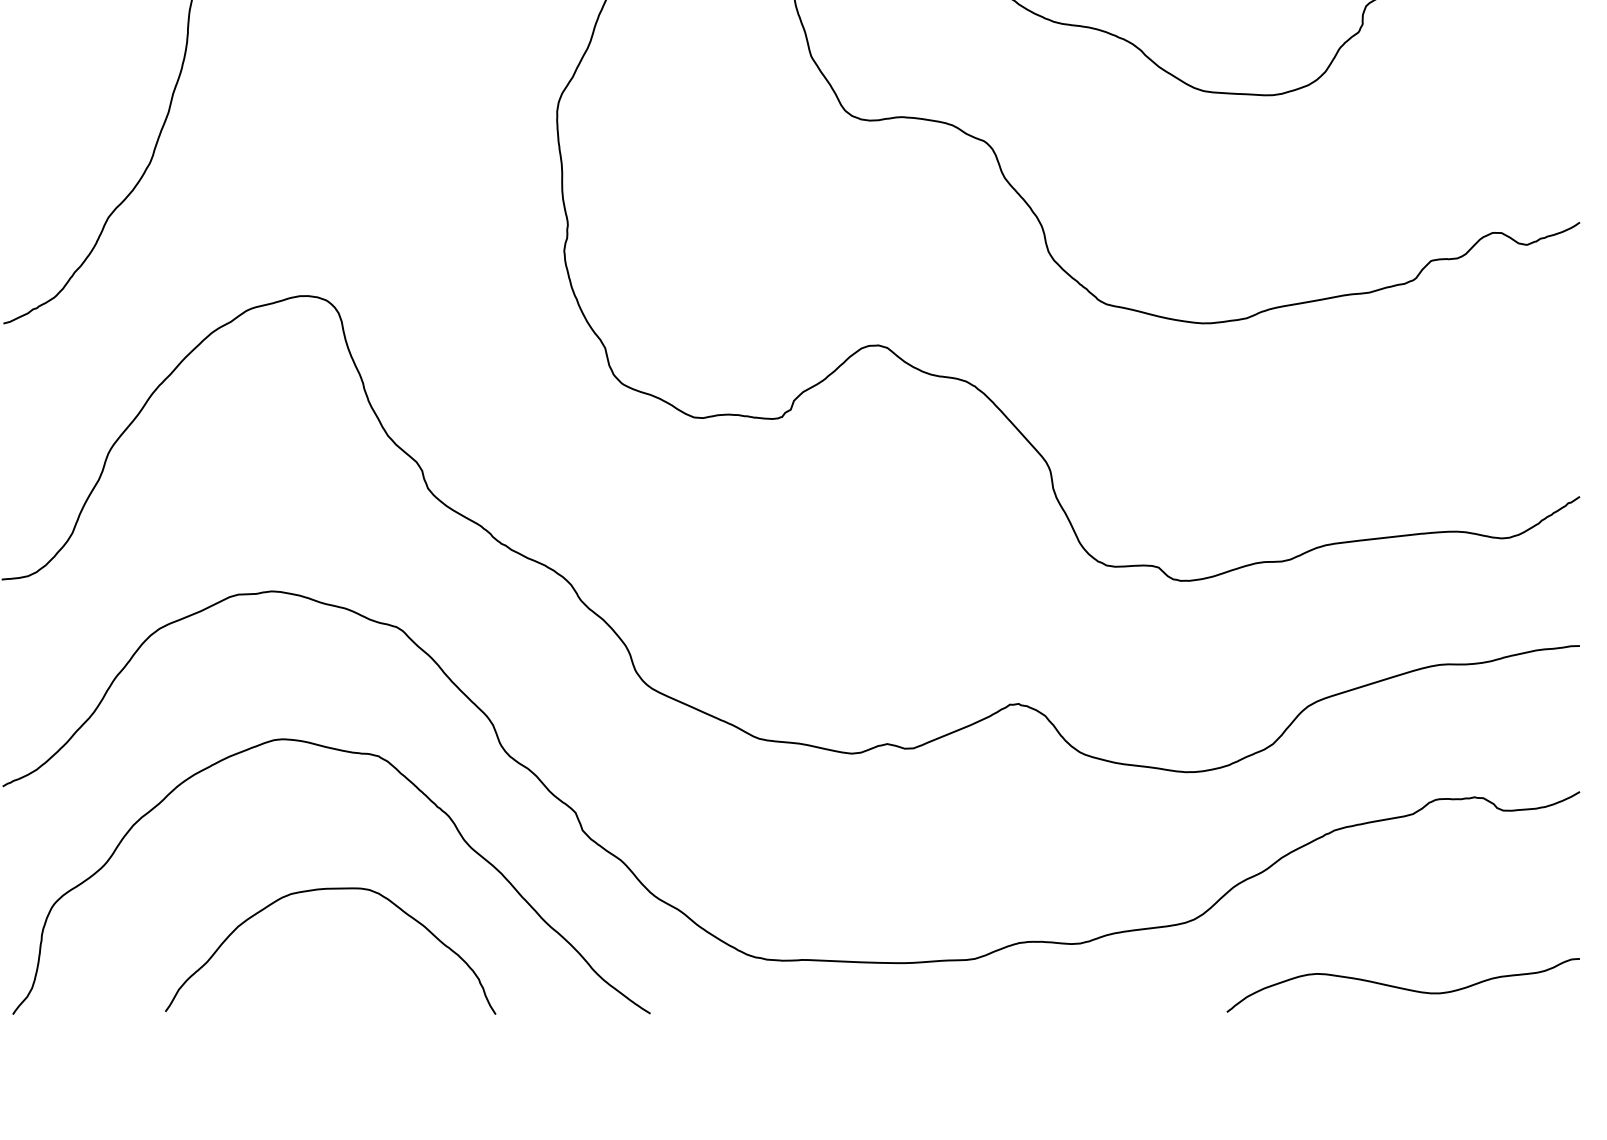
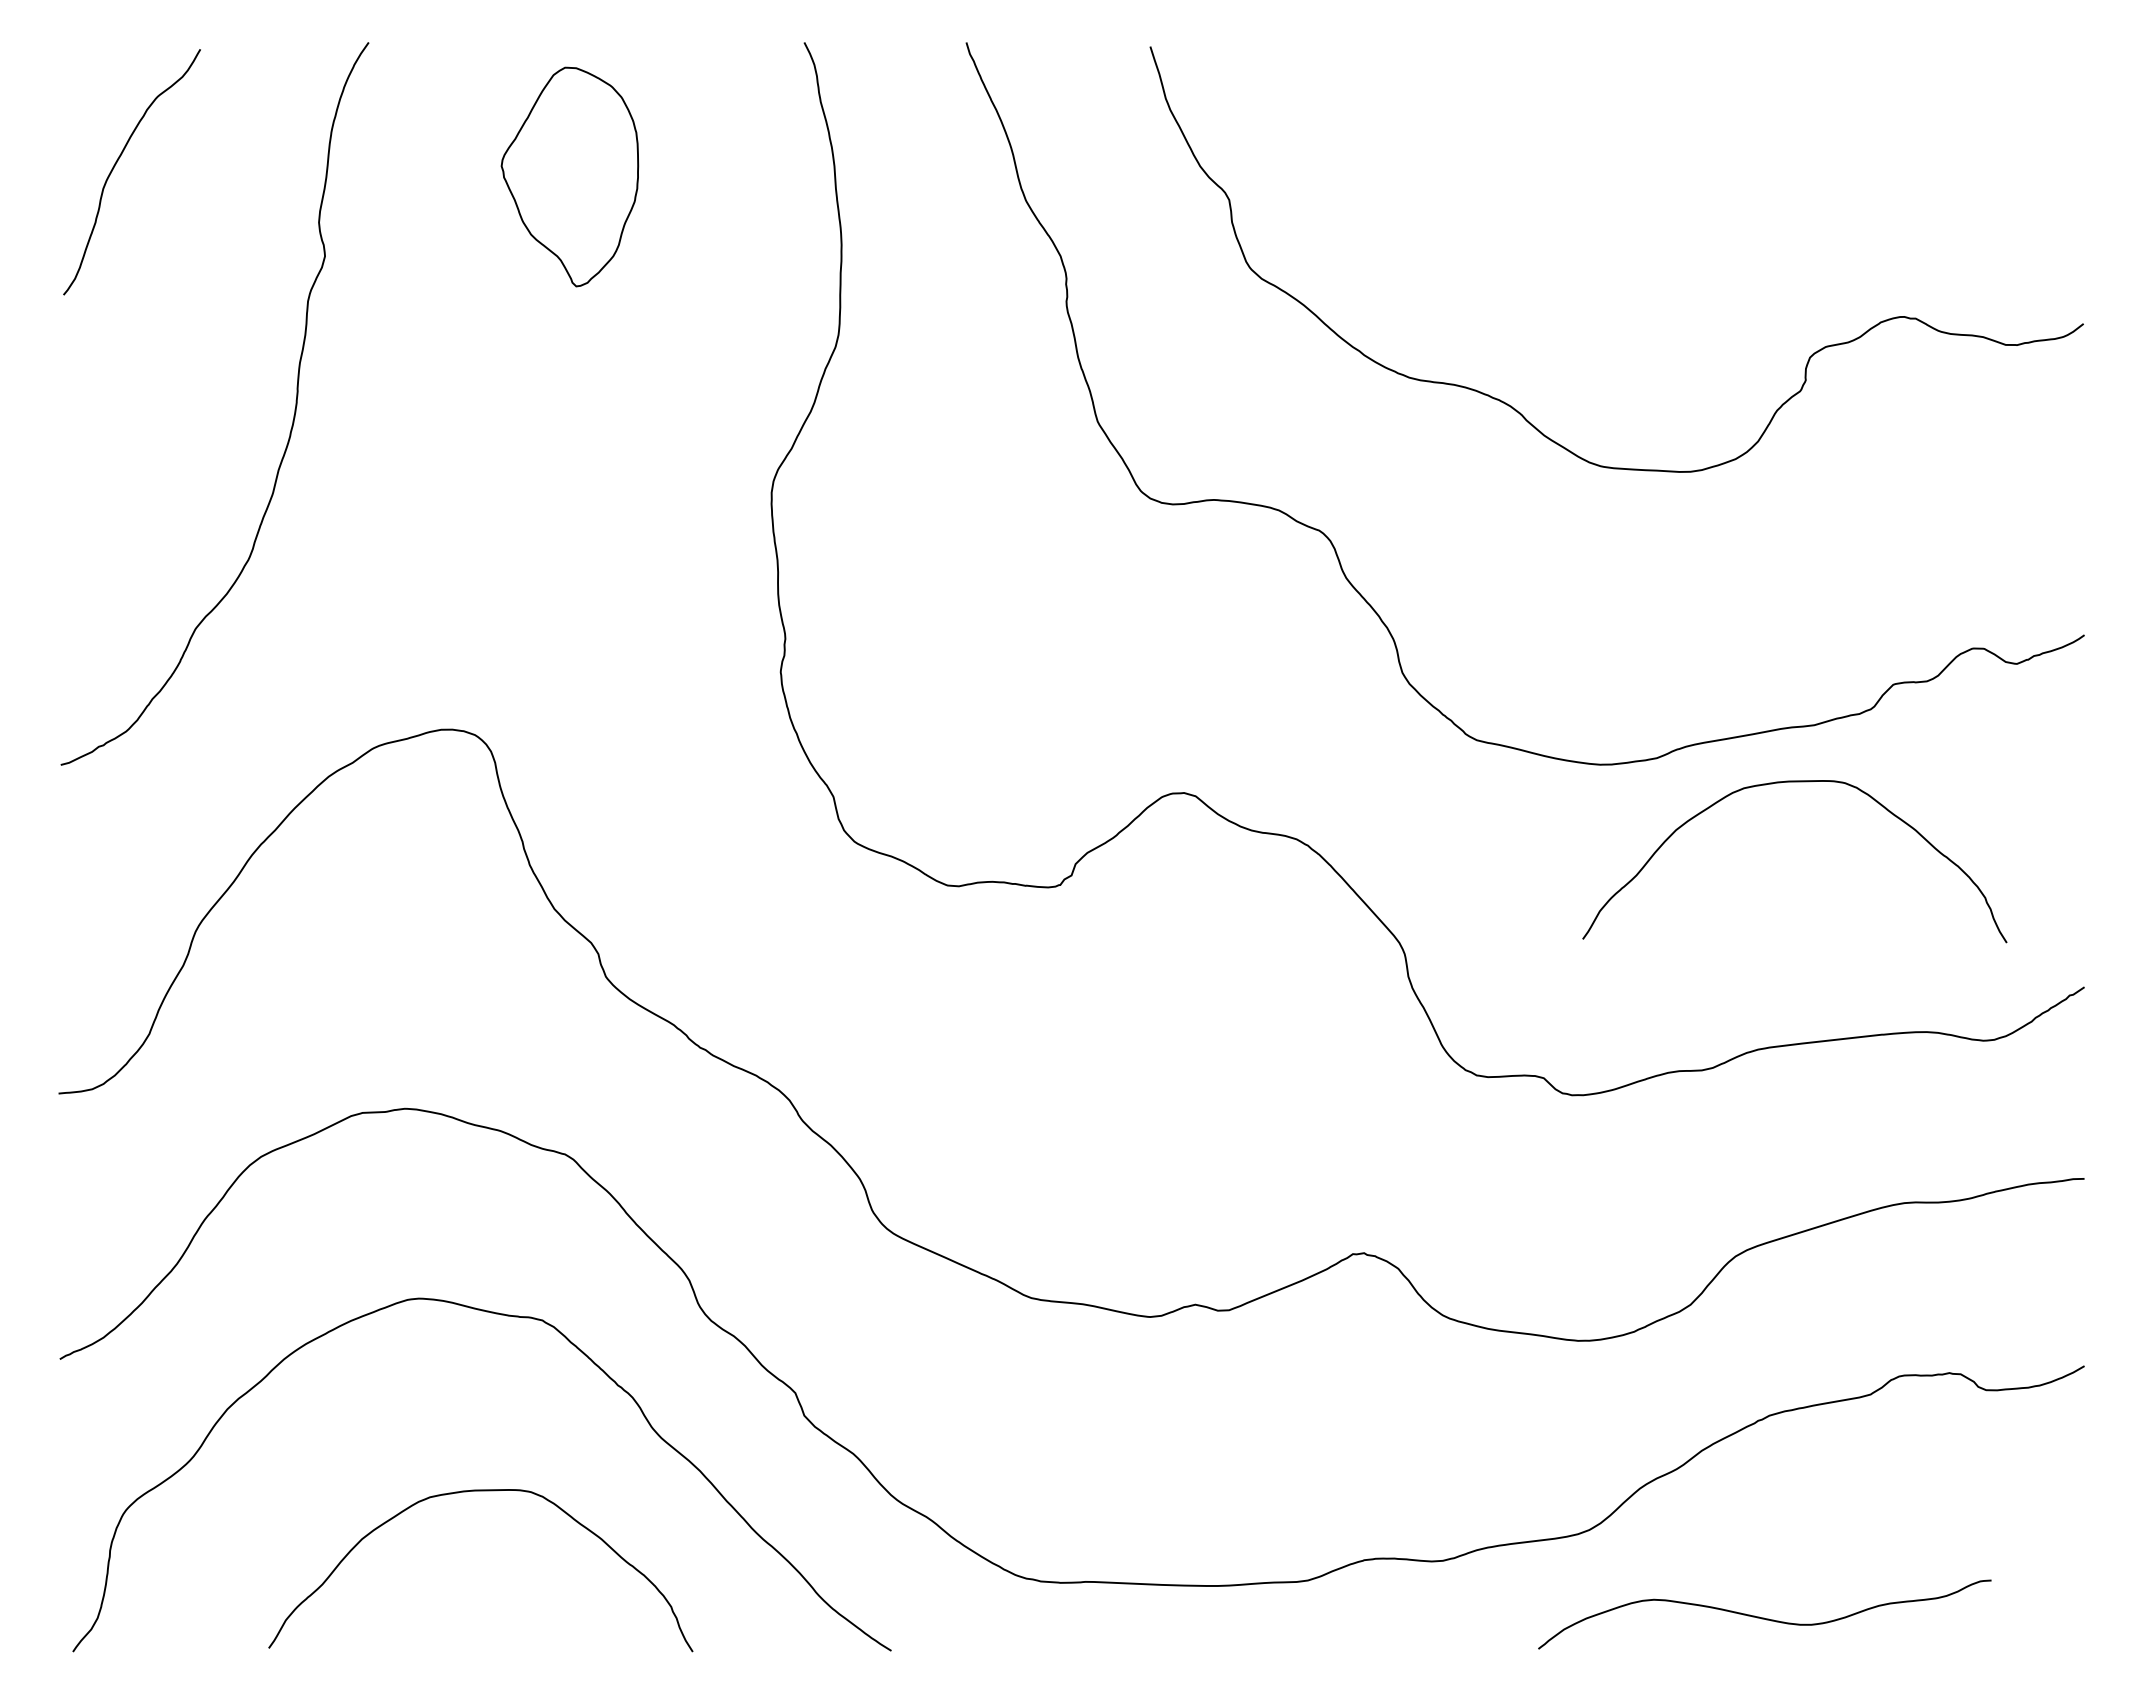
curve: (1353, 337) -> (1794, 782), added
curve: (1403, 987) -> (1764, 1617), moved

